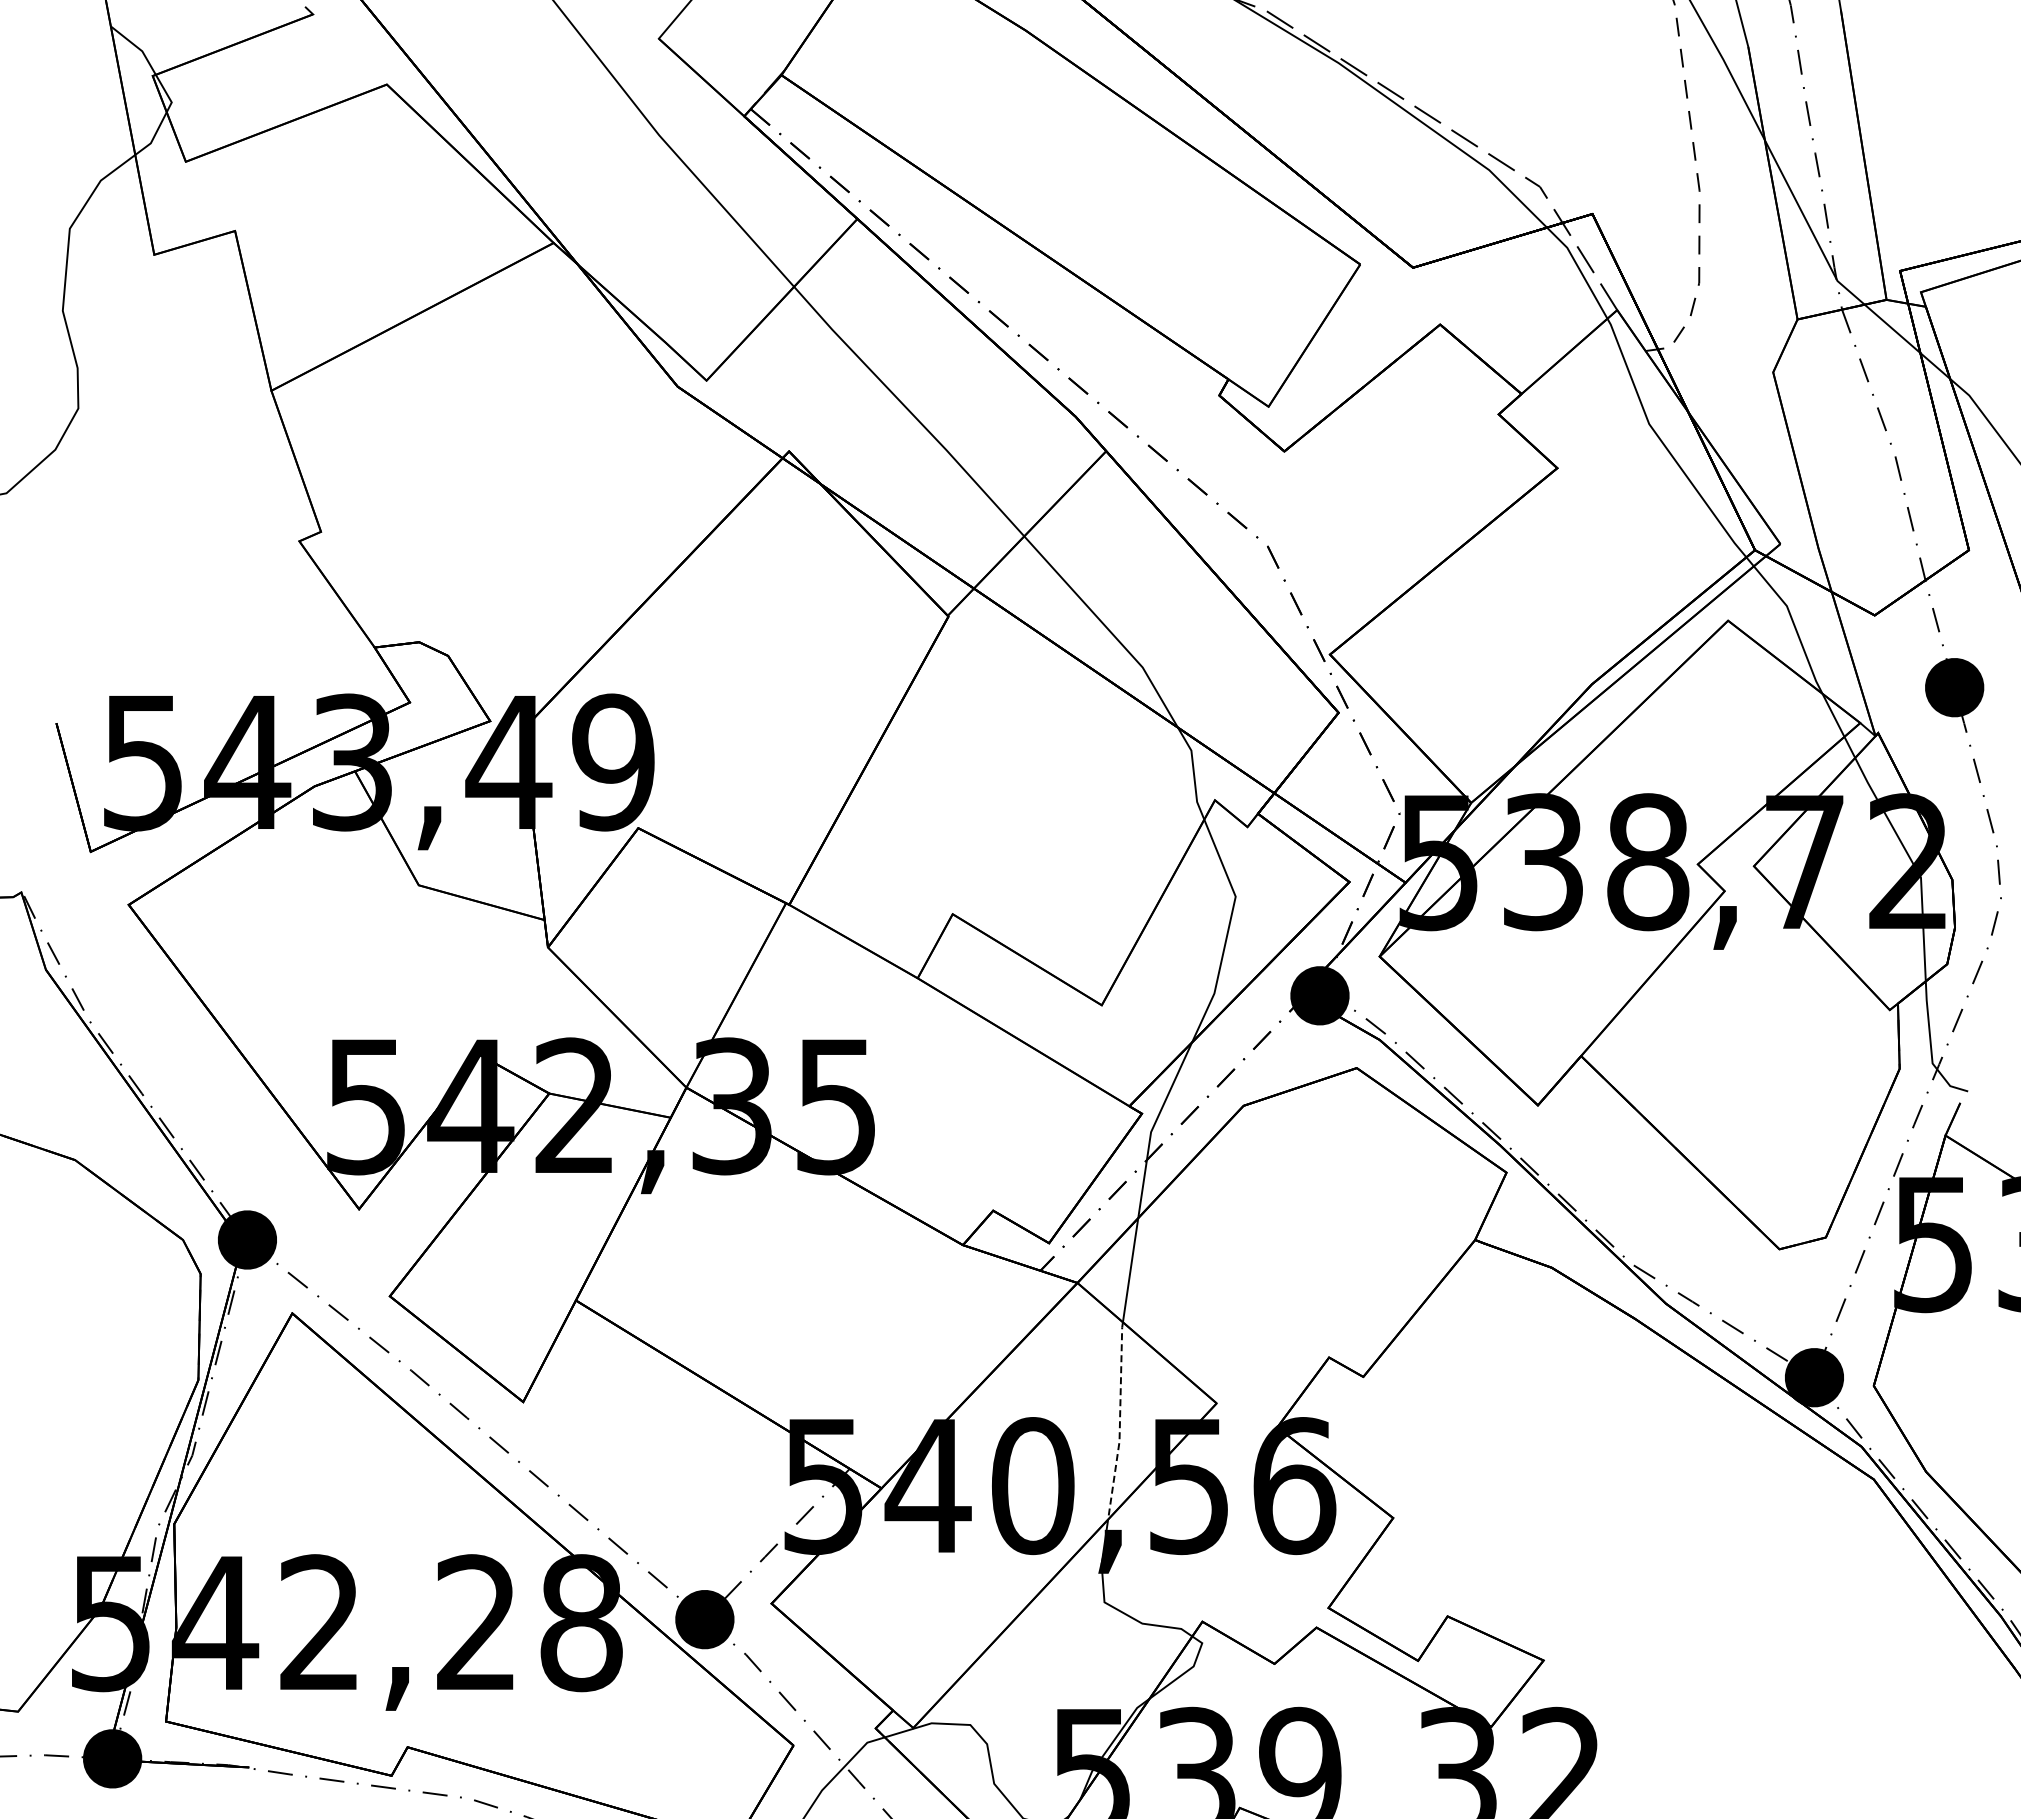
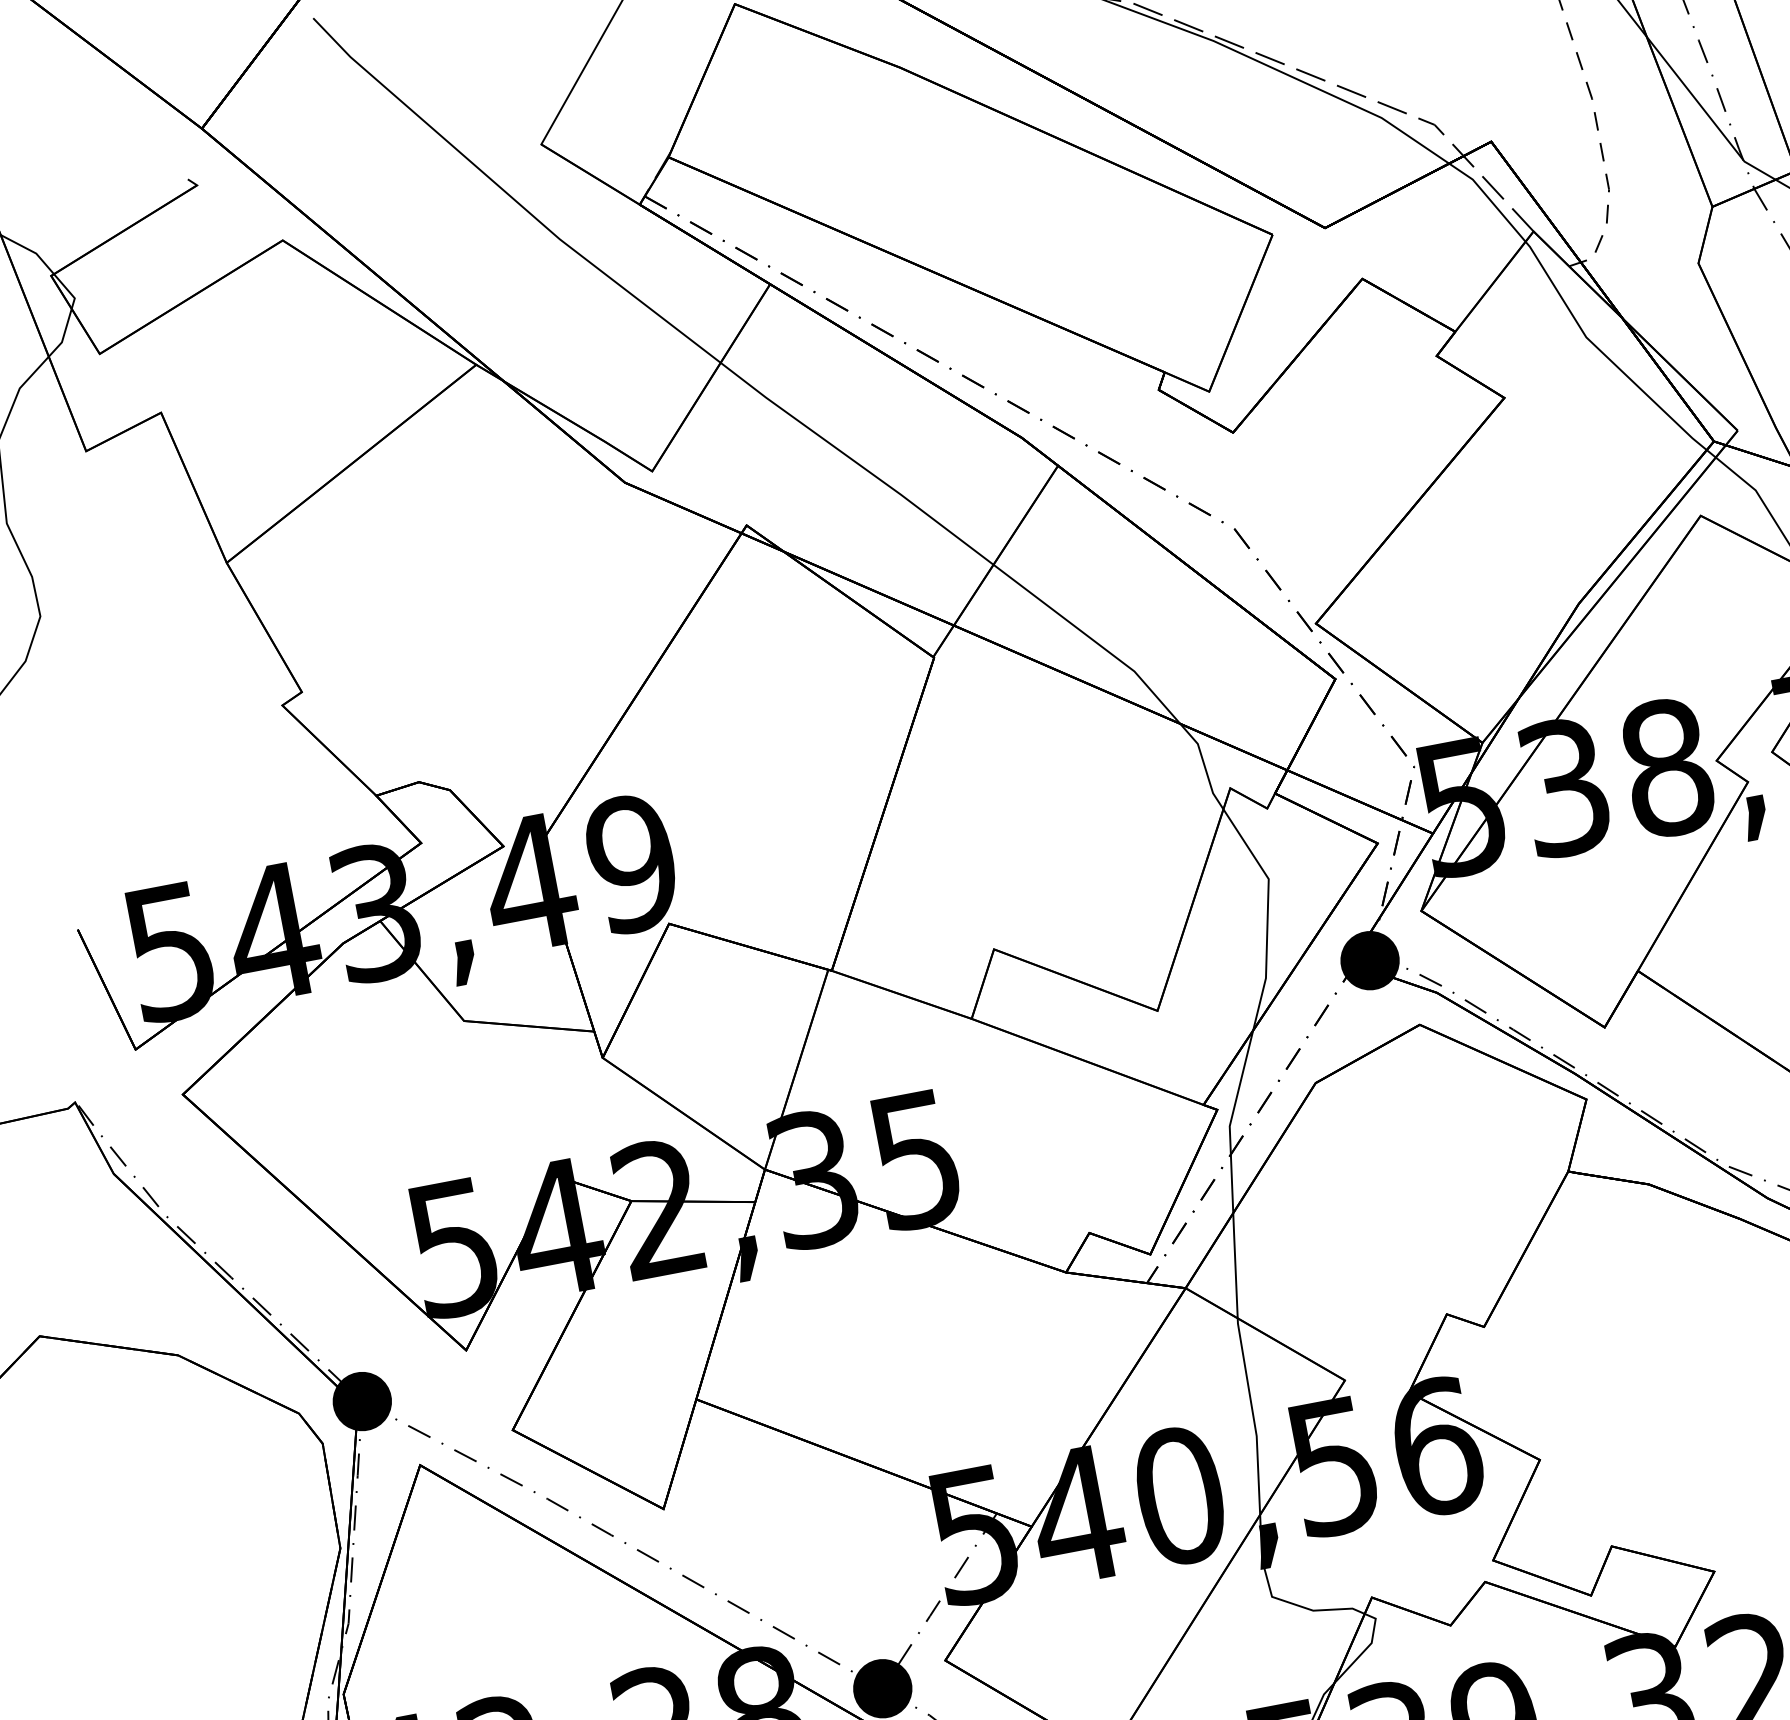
line: (1120, 1420) -> (1253, 1415), dashed -> solid

